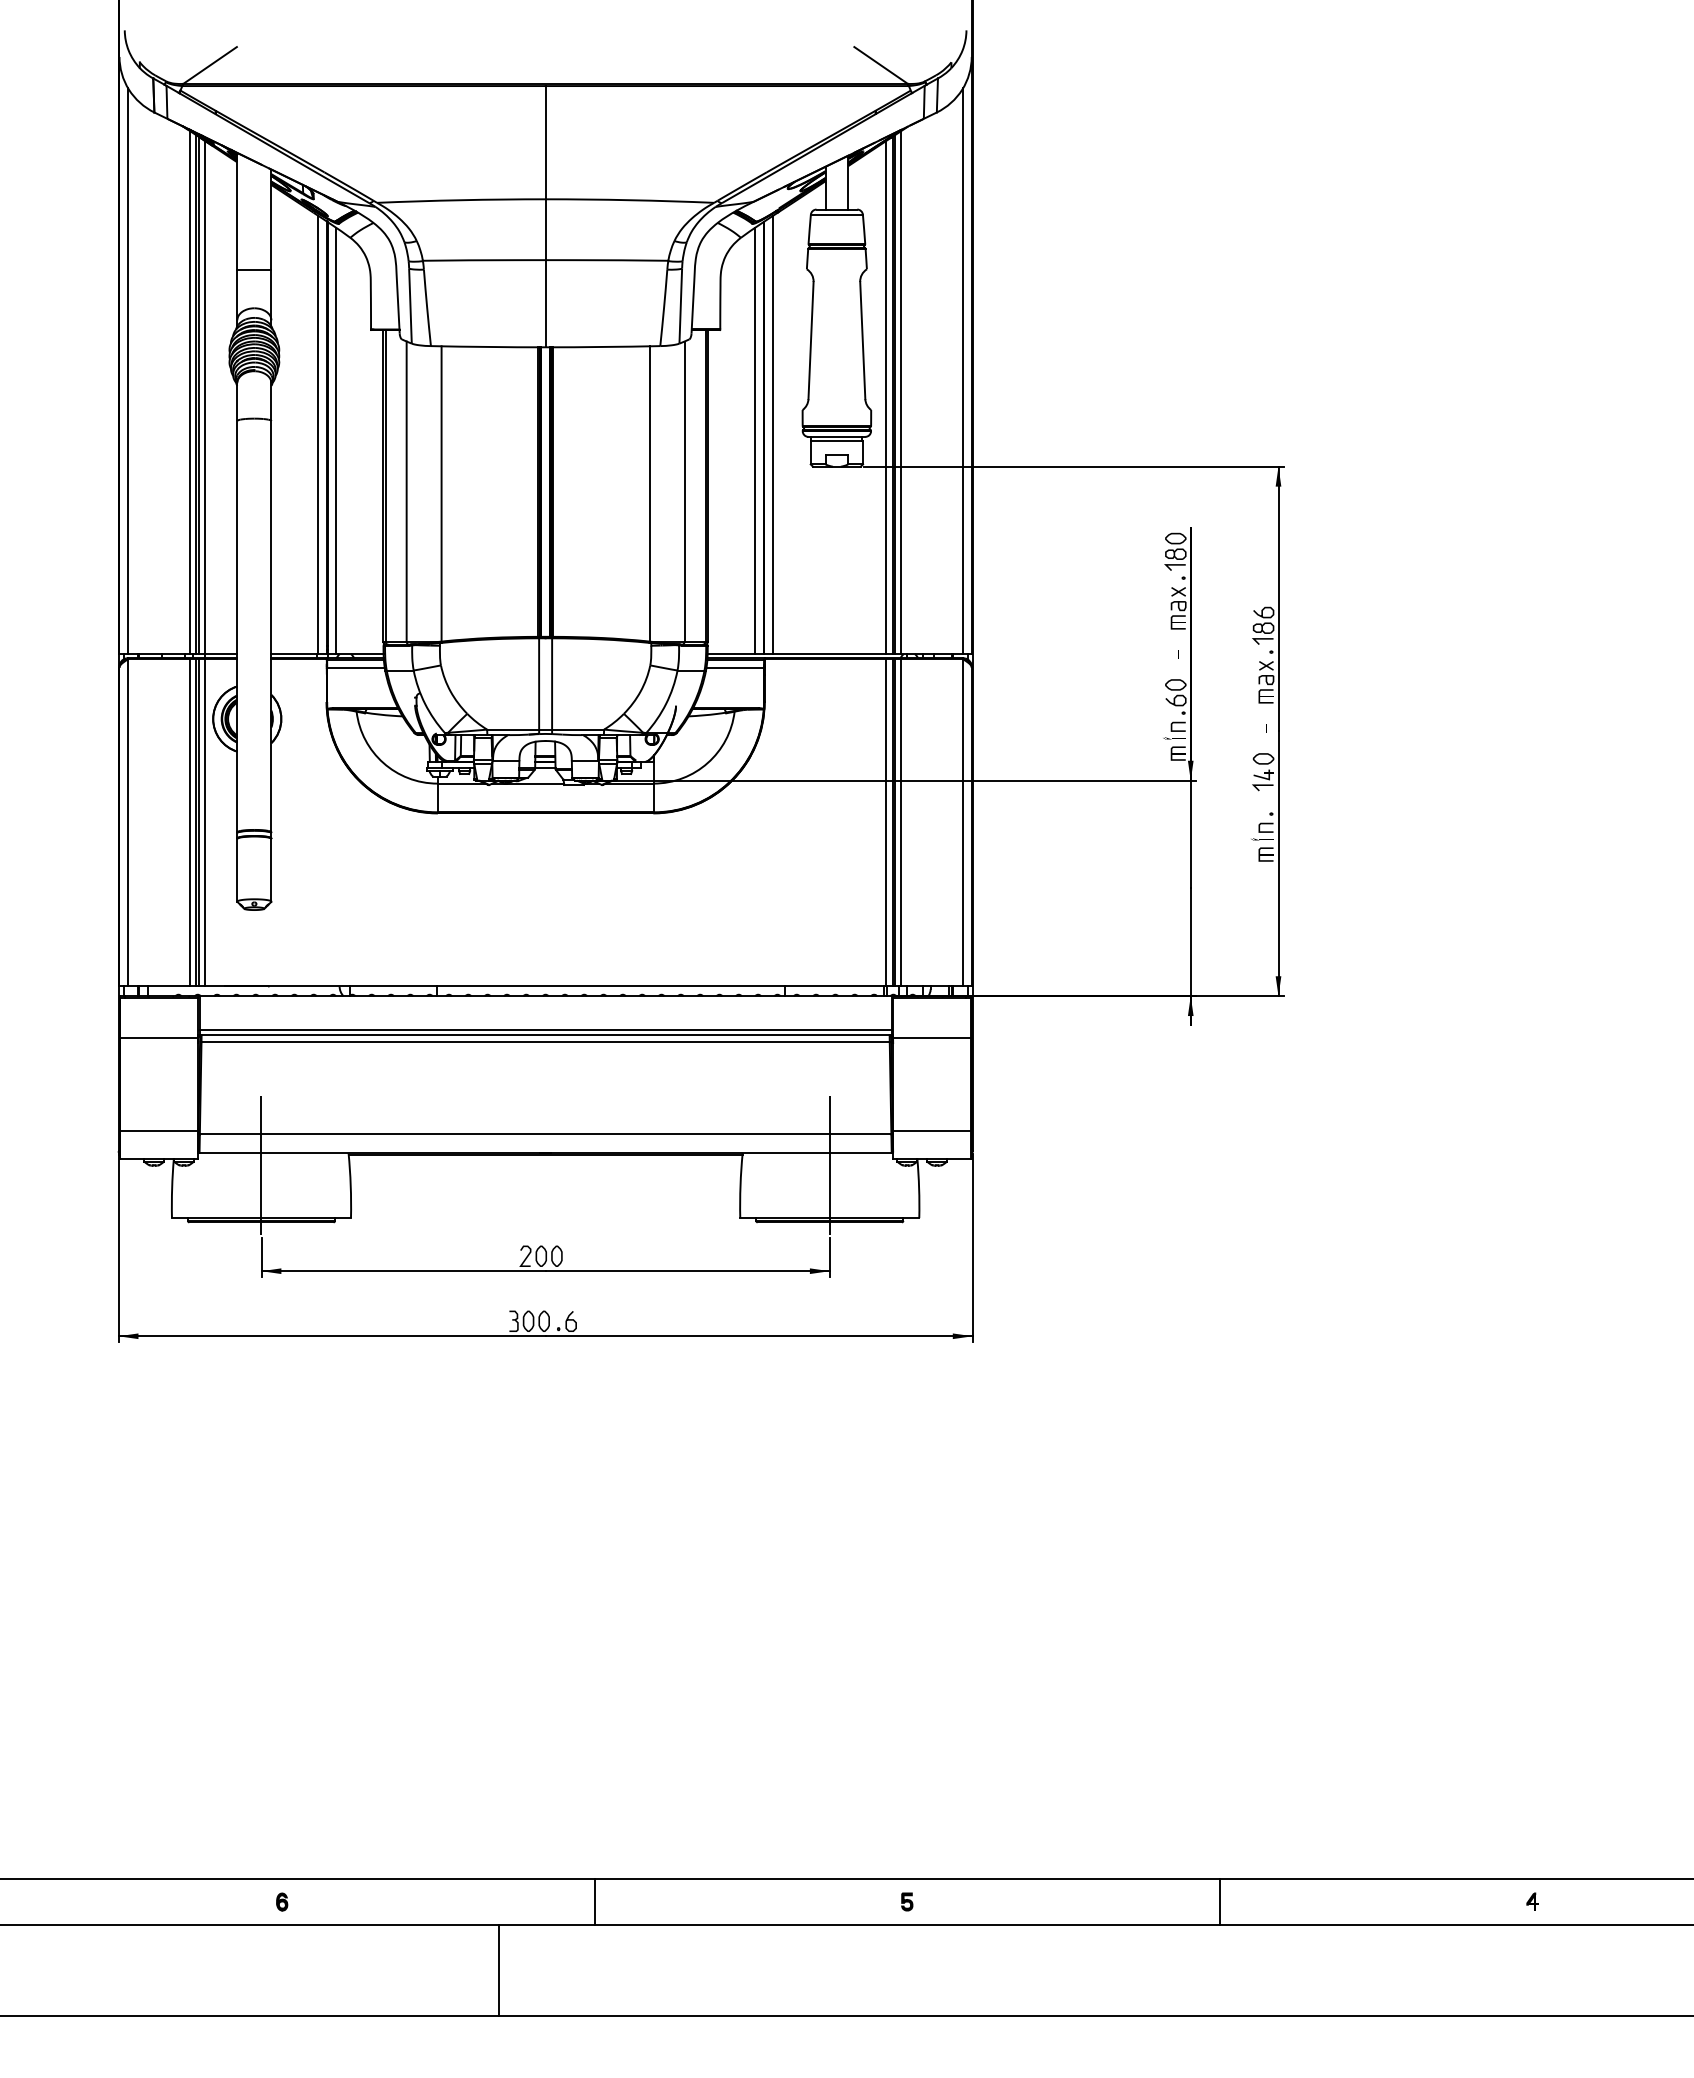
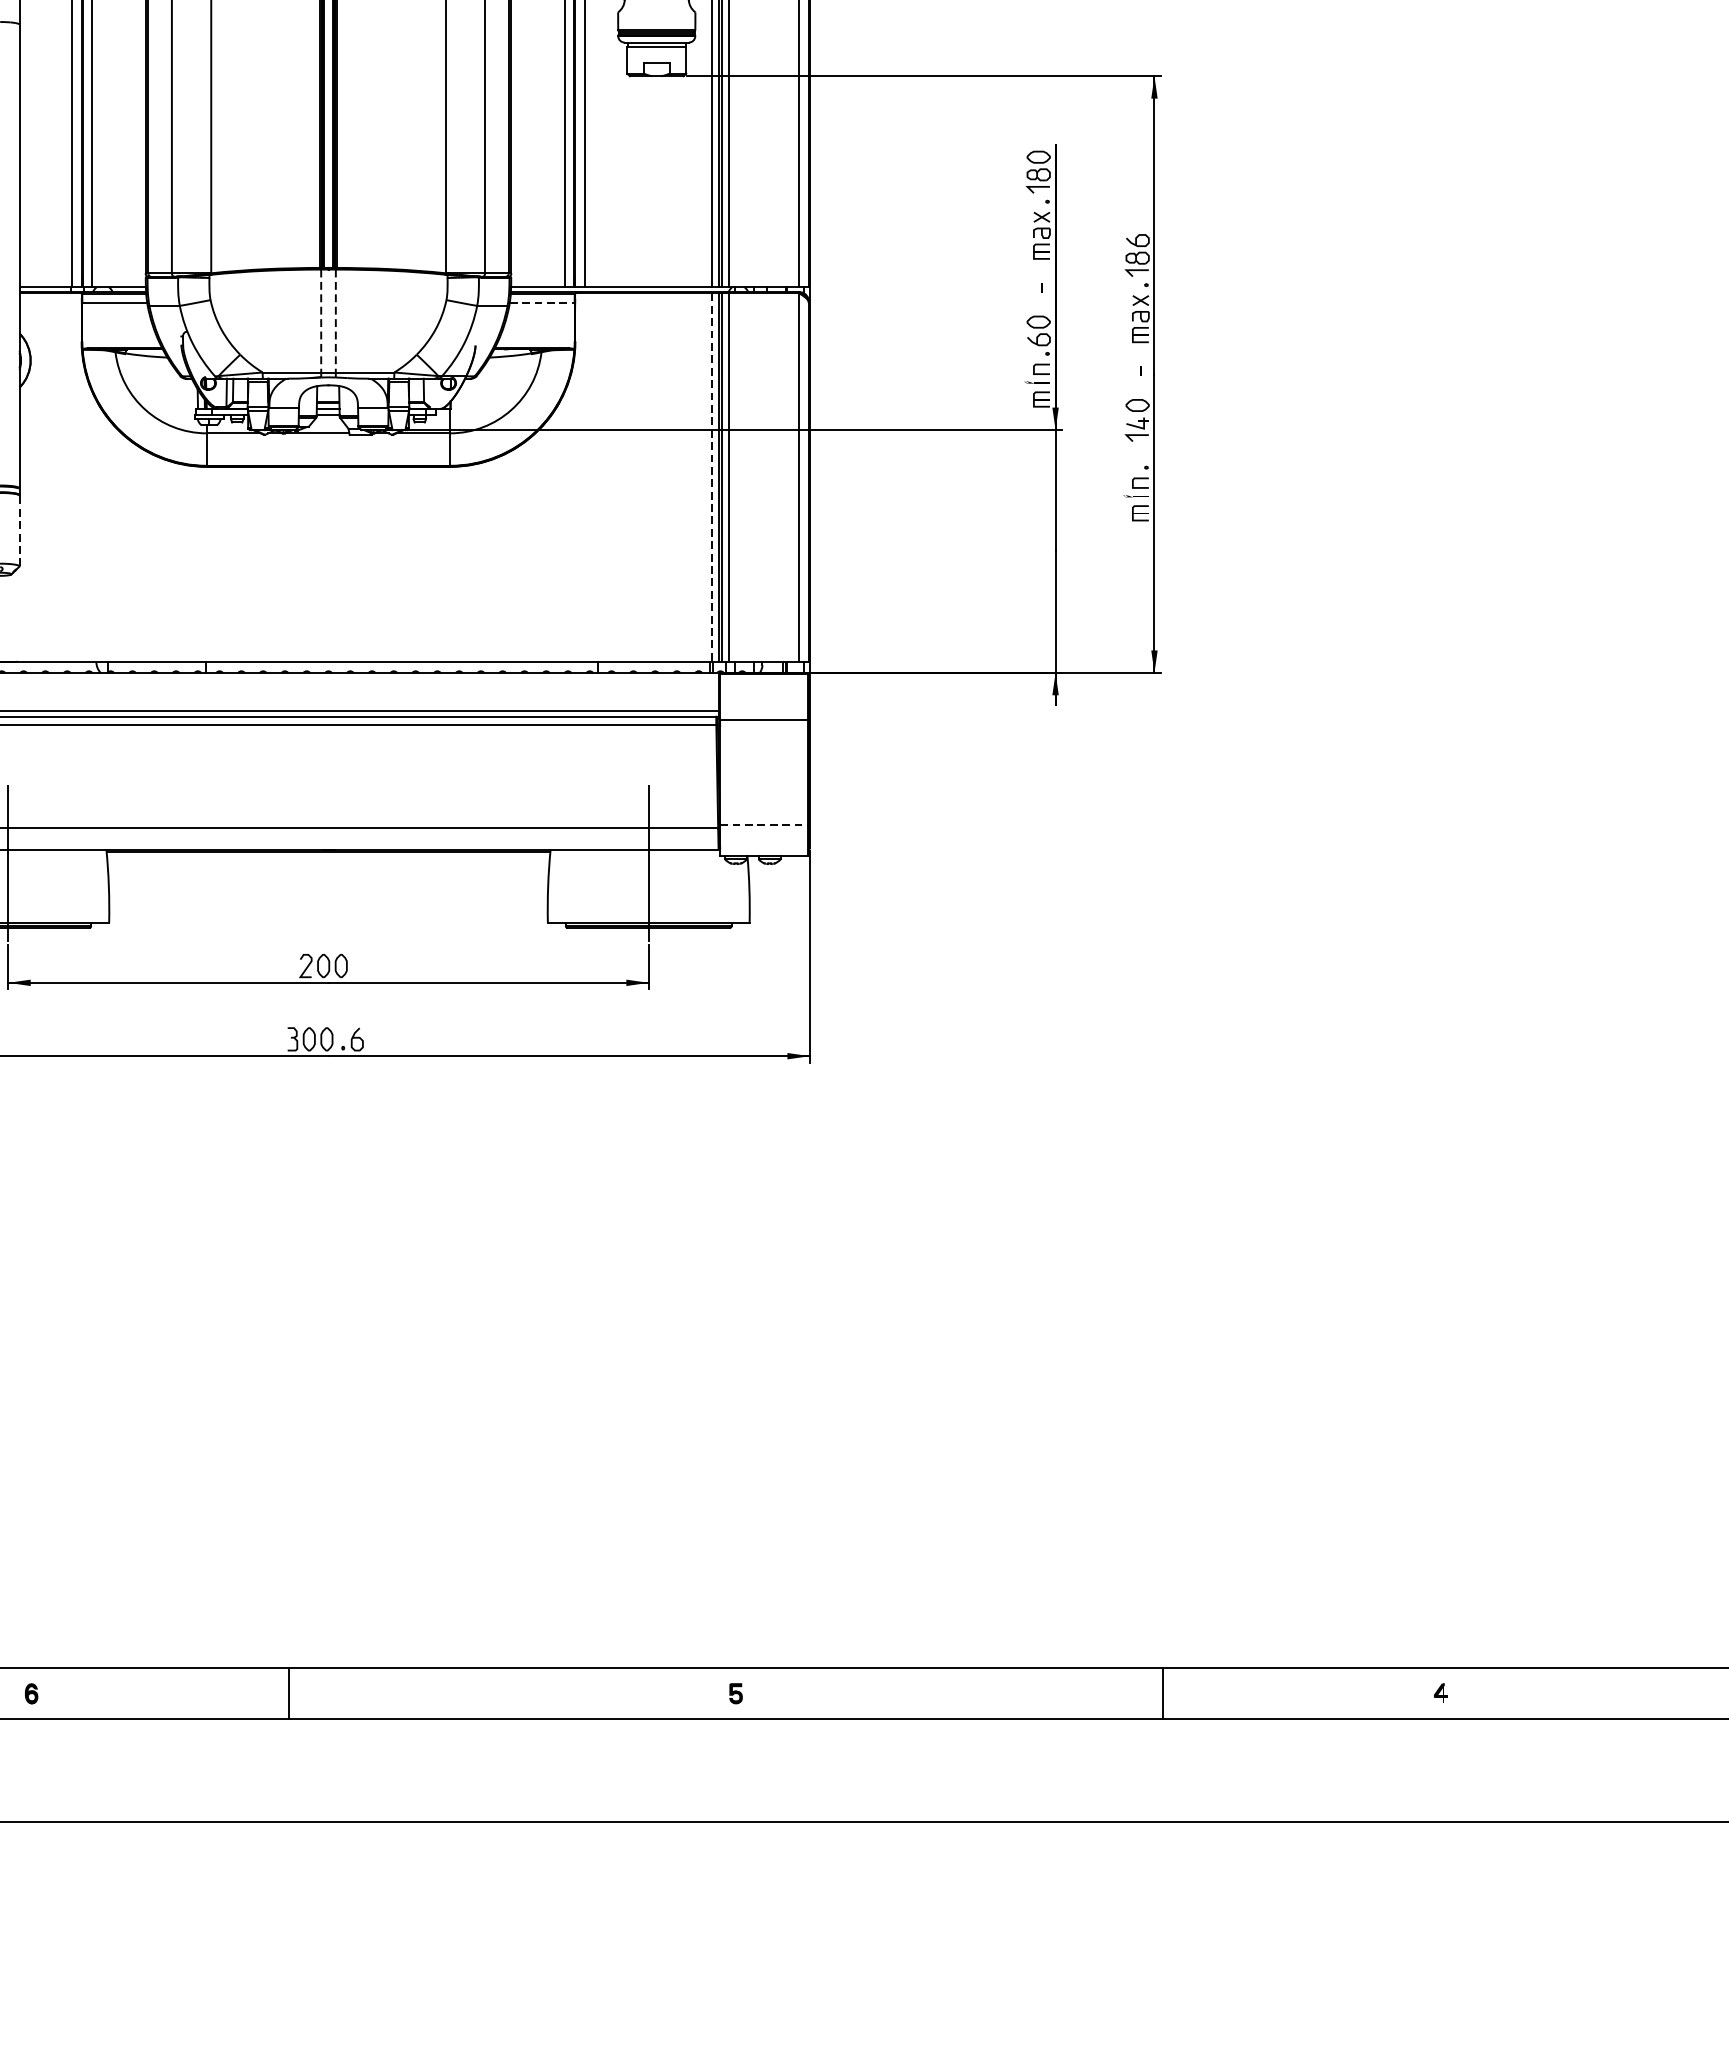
line: (735, 668) -> (542, 303), solid -> dashed
line: (539, 683) -> (321, 320), solid -> dashed
line: (552, 683) -> (336, 320), solid -> dashed
line: (886, 823) -> (712, 478), solid -> dashed
line: (271, 869) -> (19, 530), solid -> dashed
line: (932, 1130) -> (764, 824), solid -> dashed
line: (595, 1901) -> (288, 1693), moved
line: (1220, 1901) -> (1163, 1693), moved
line: (498, 1969) -> (275, 1769), removed

